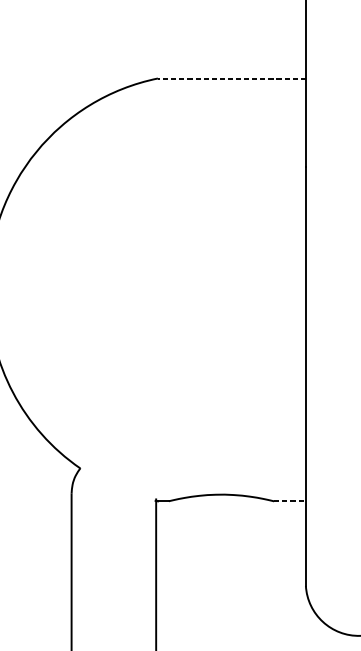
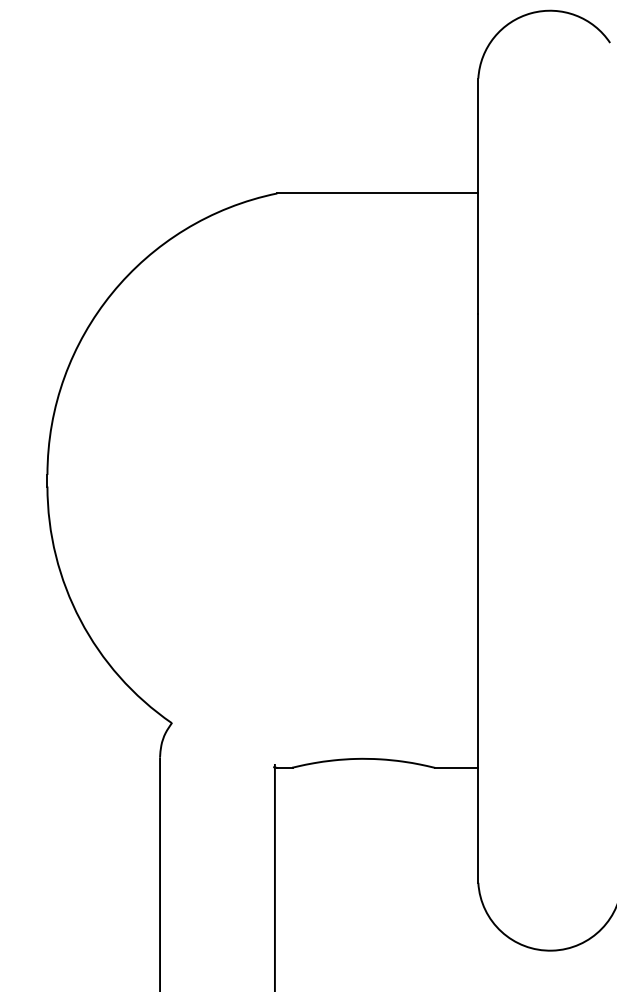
line: (231, 78) -> (377, 193), dashed -> solid
line: (289, 501) -> (456, 767), dashed -> solid

